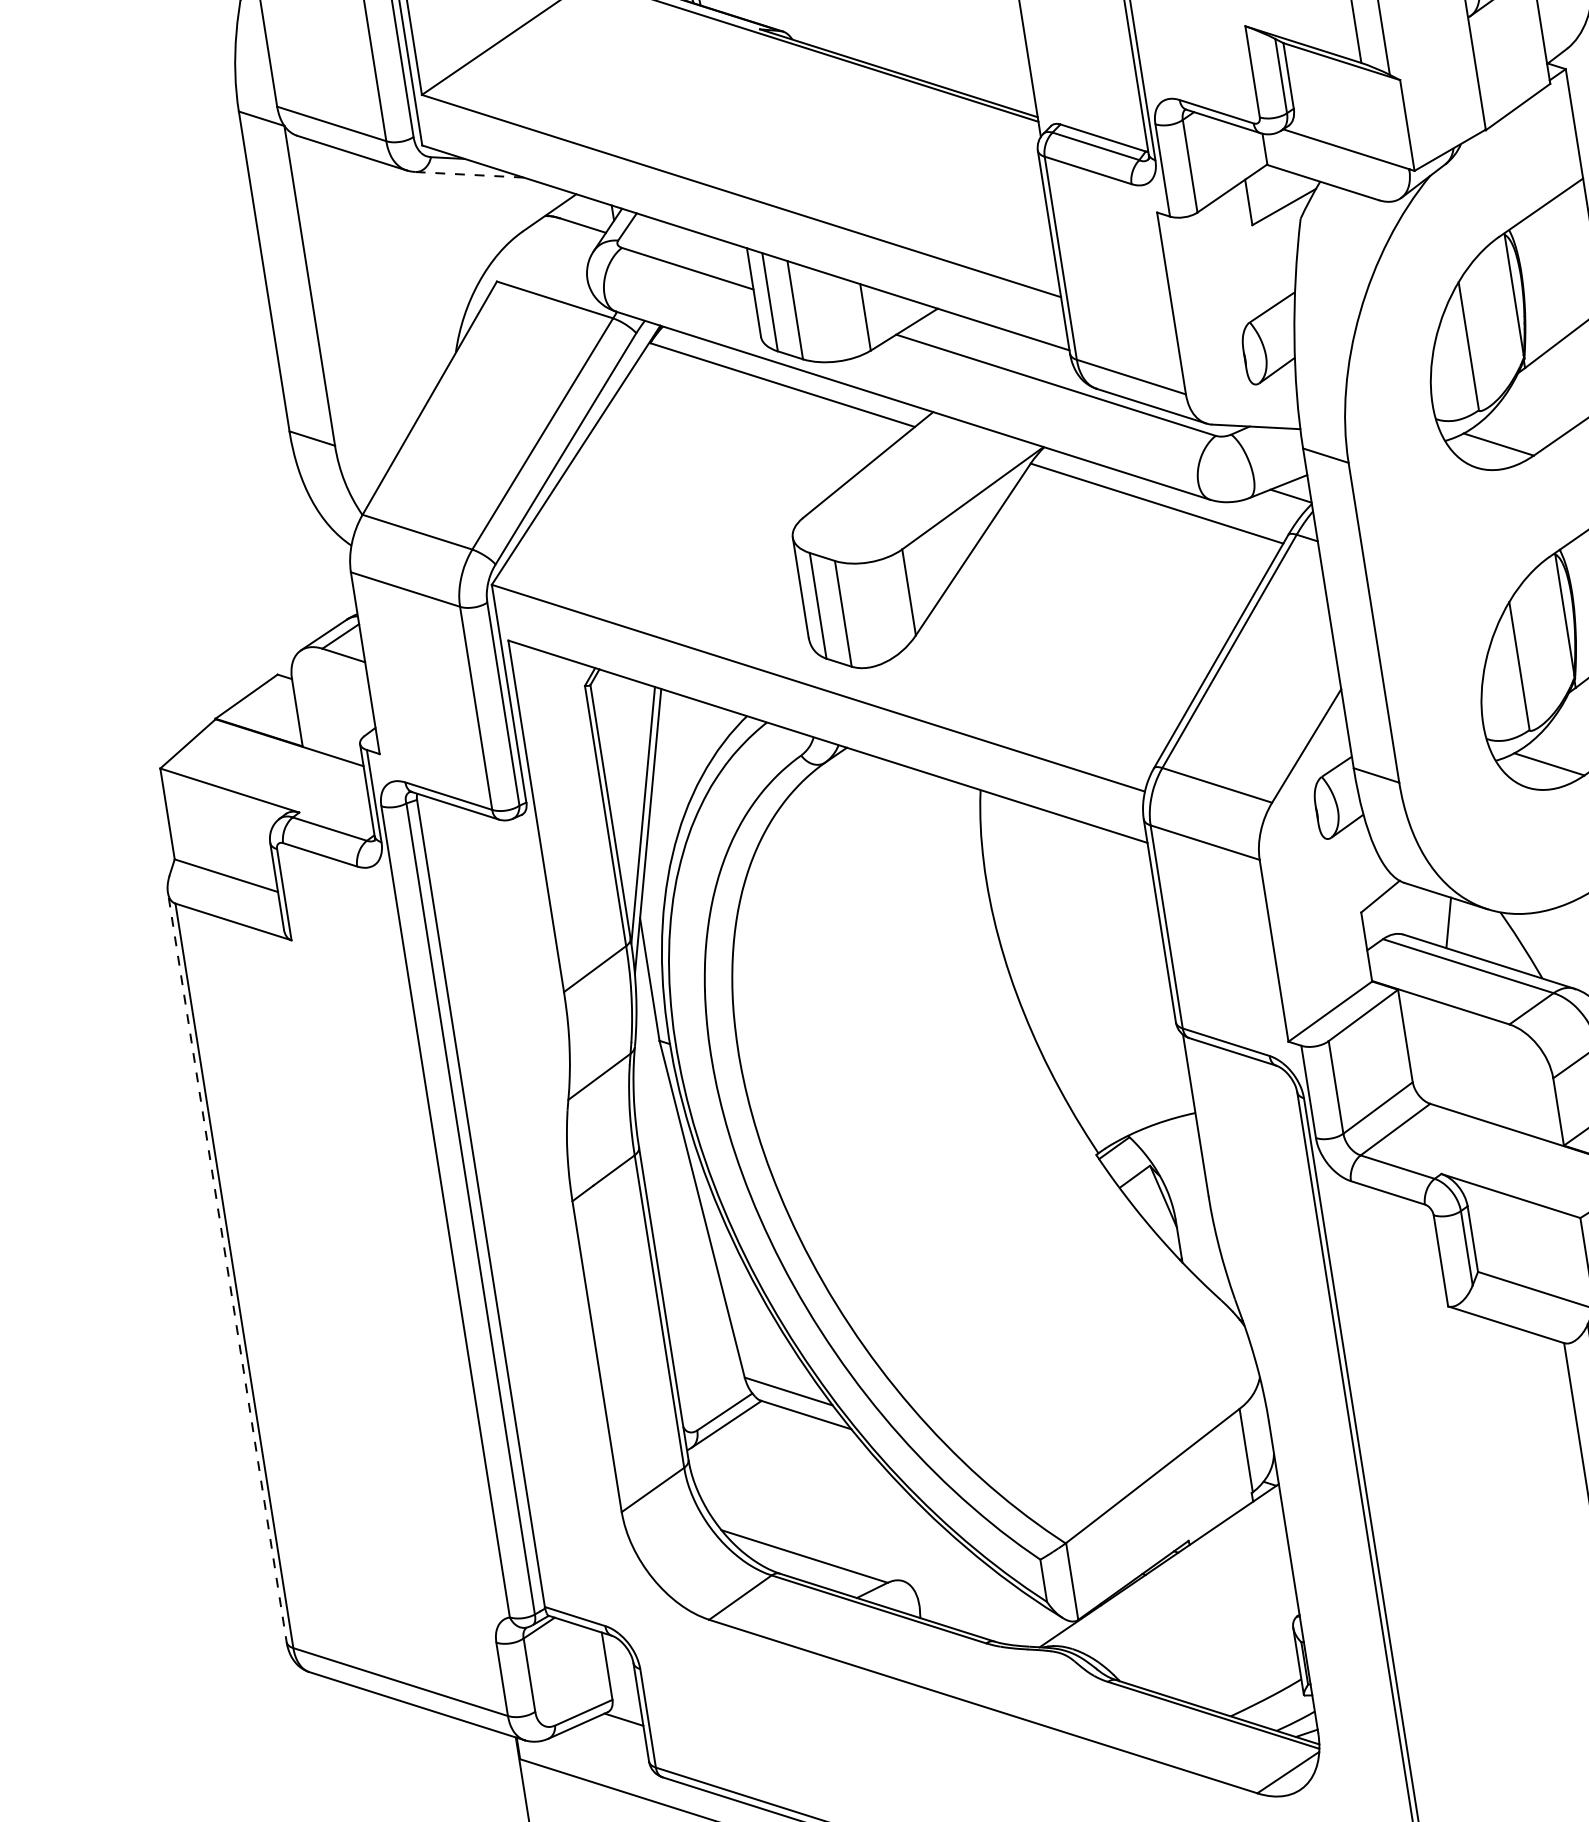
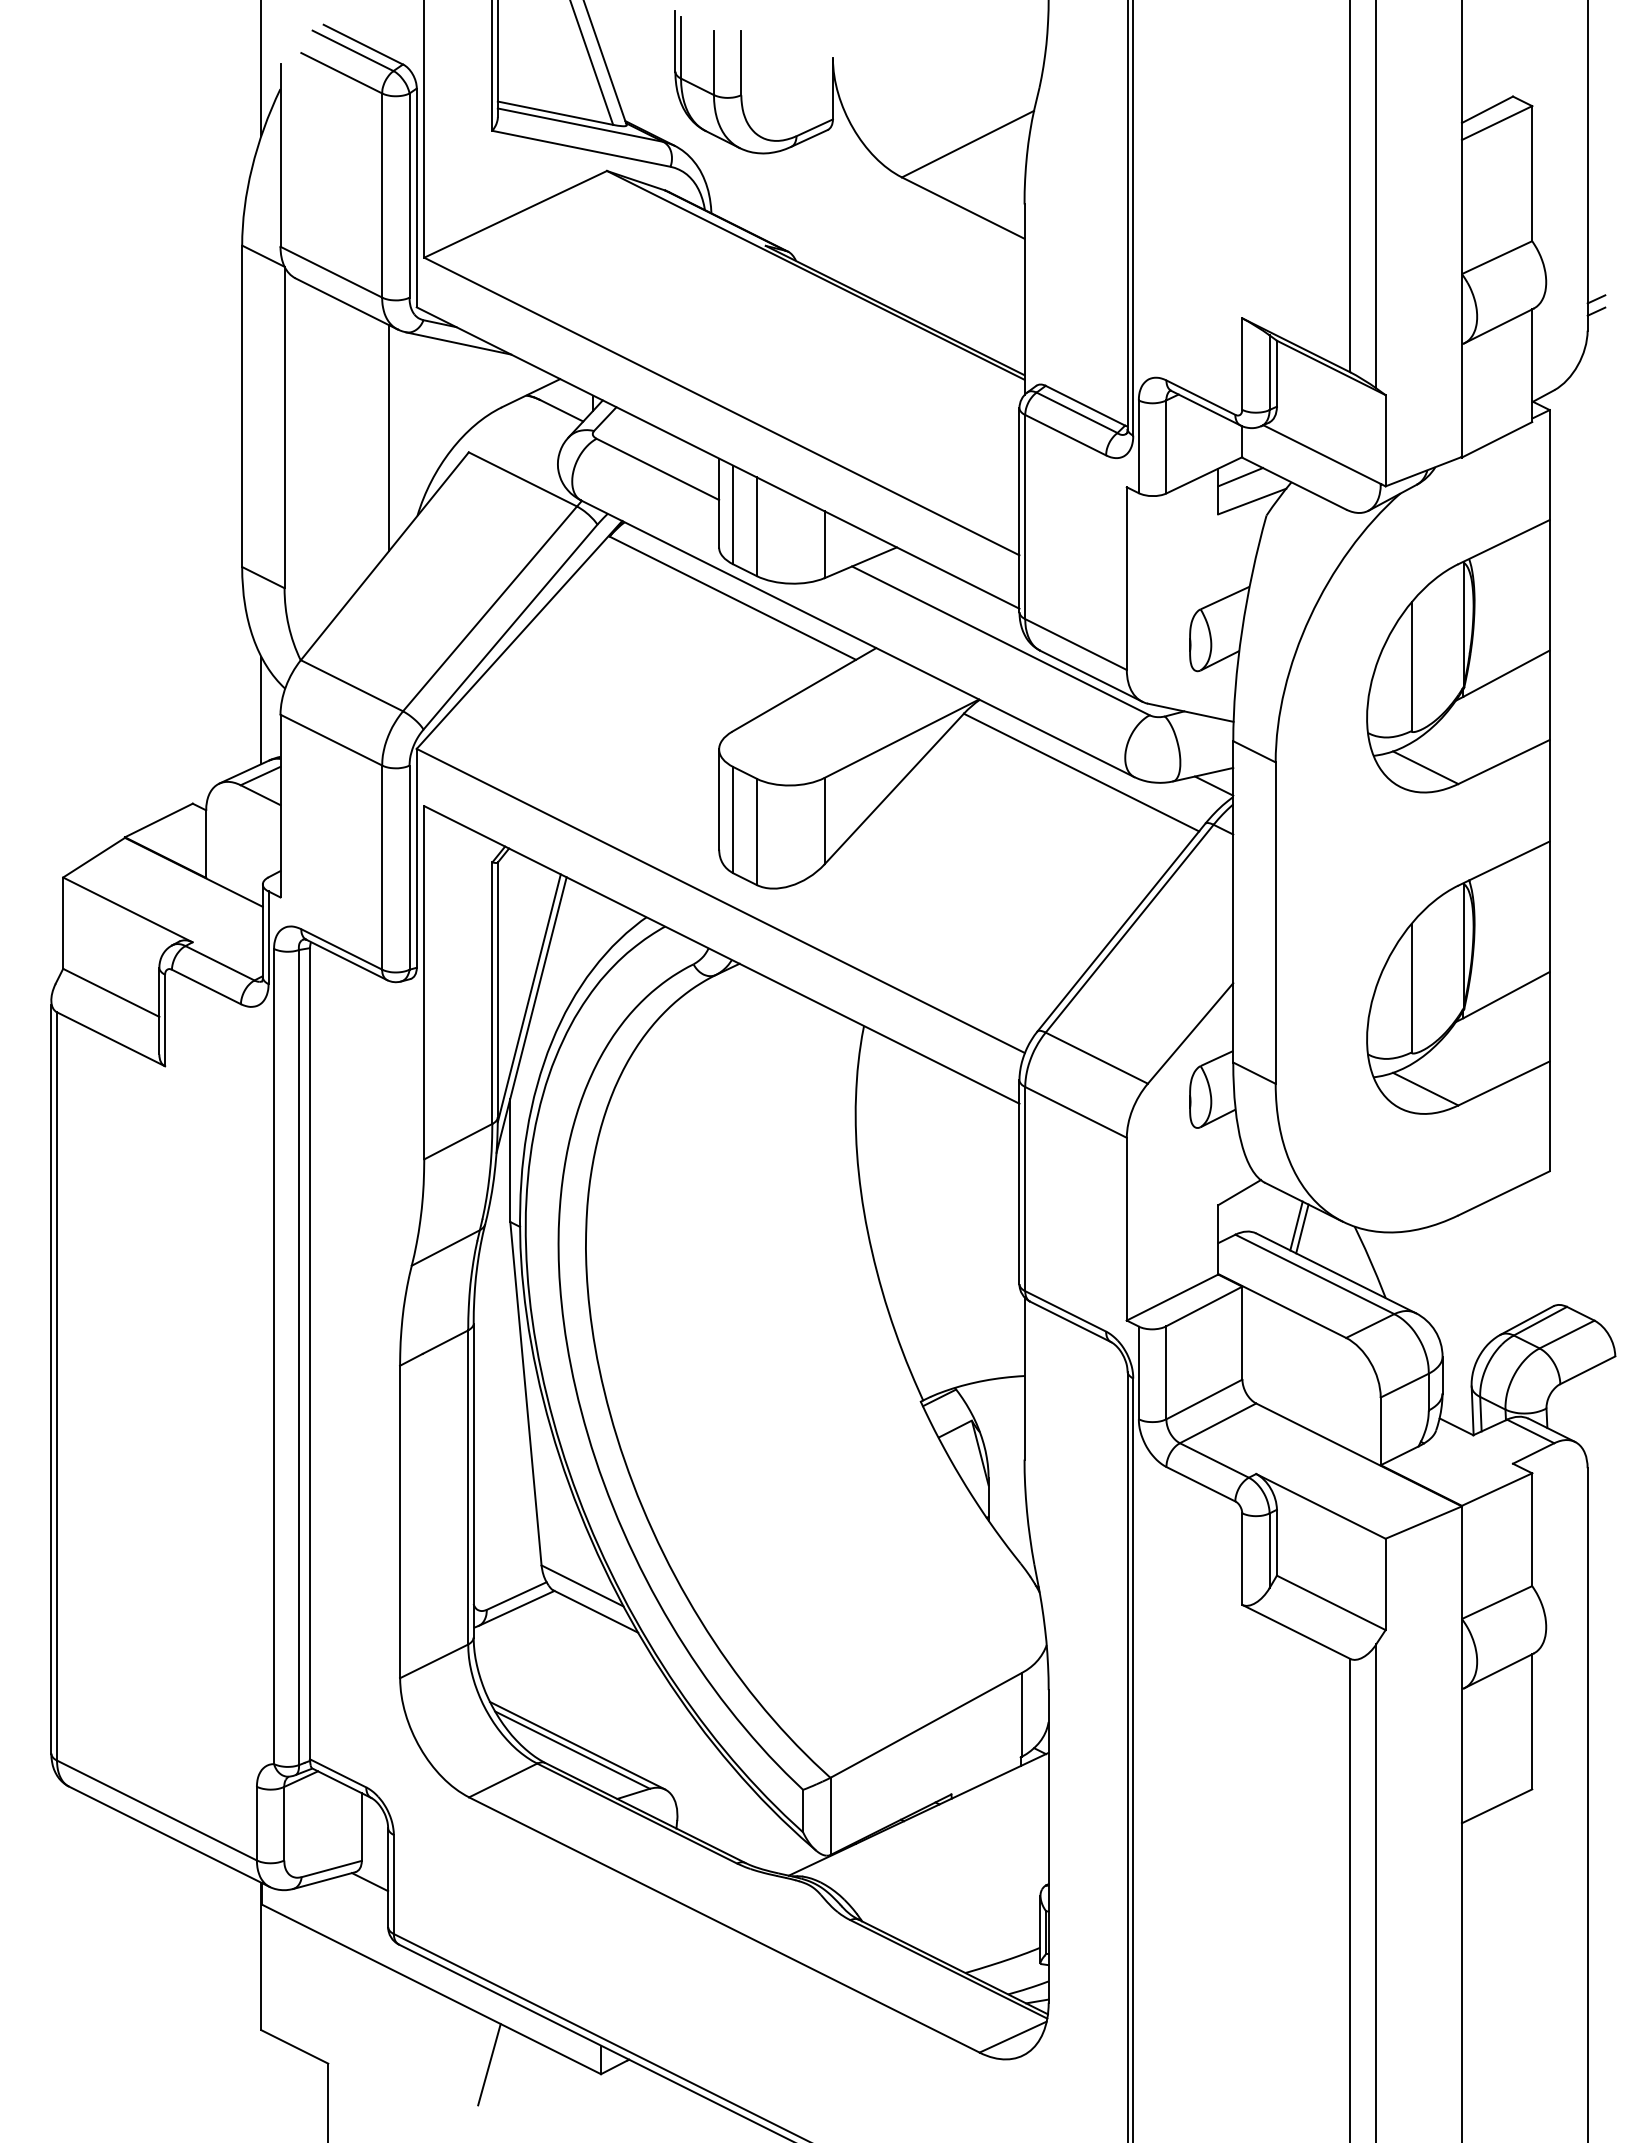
line: (469, 174) -> (458, 343), dashed -> solid
line: (1268, 184) -> (1240, 477), added
line: (415, 279) -> (389, 437), added
line: (331, 571) -> (261, 710), added
line: (1442, 920) -> (1296, 1225), added
line: (227, 1270) -> (51, 1380), dashed -> solid
line: (808, 1551) -> (577, 1745), added

